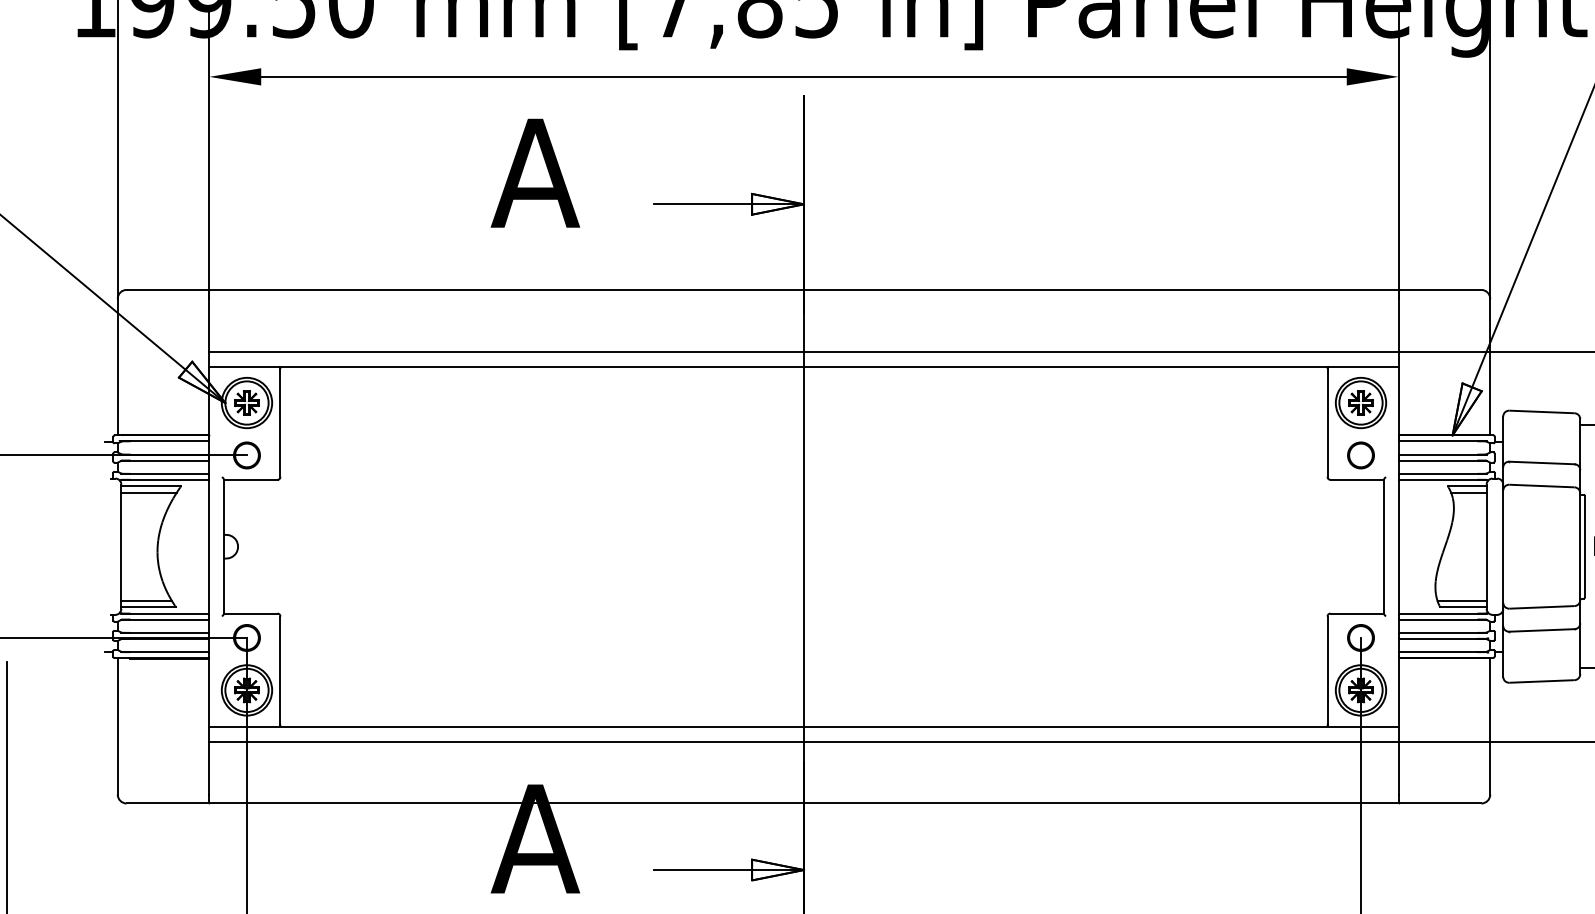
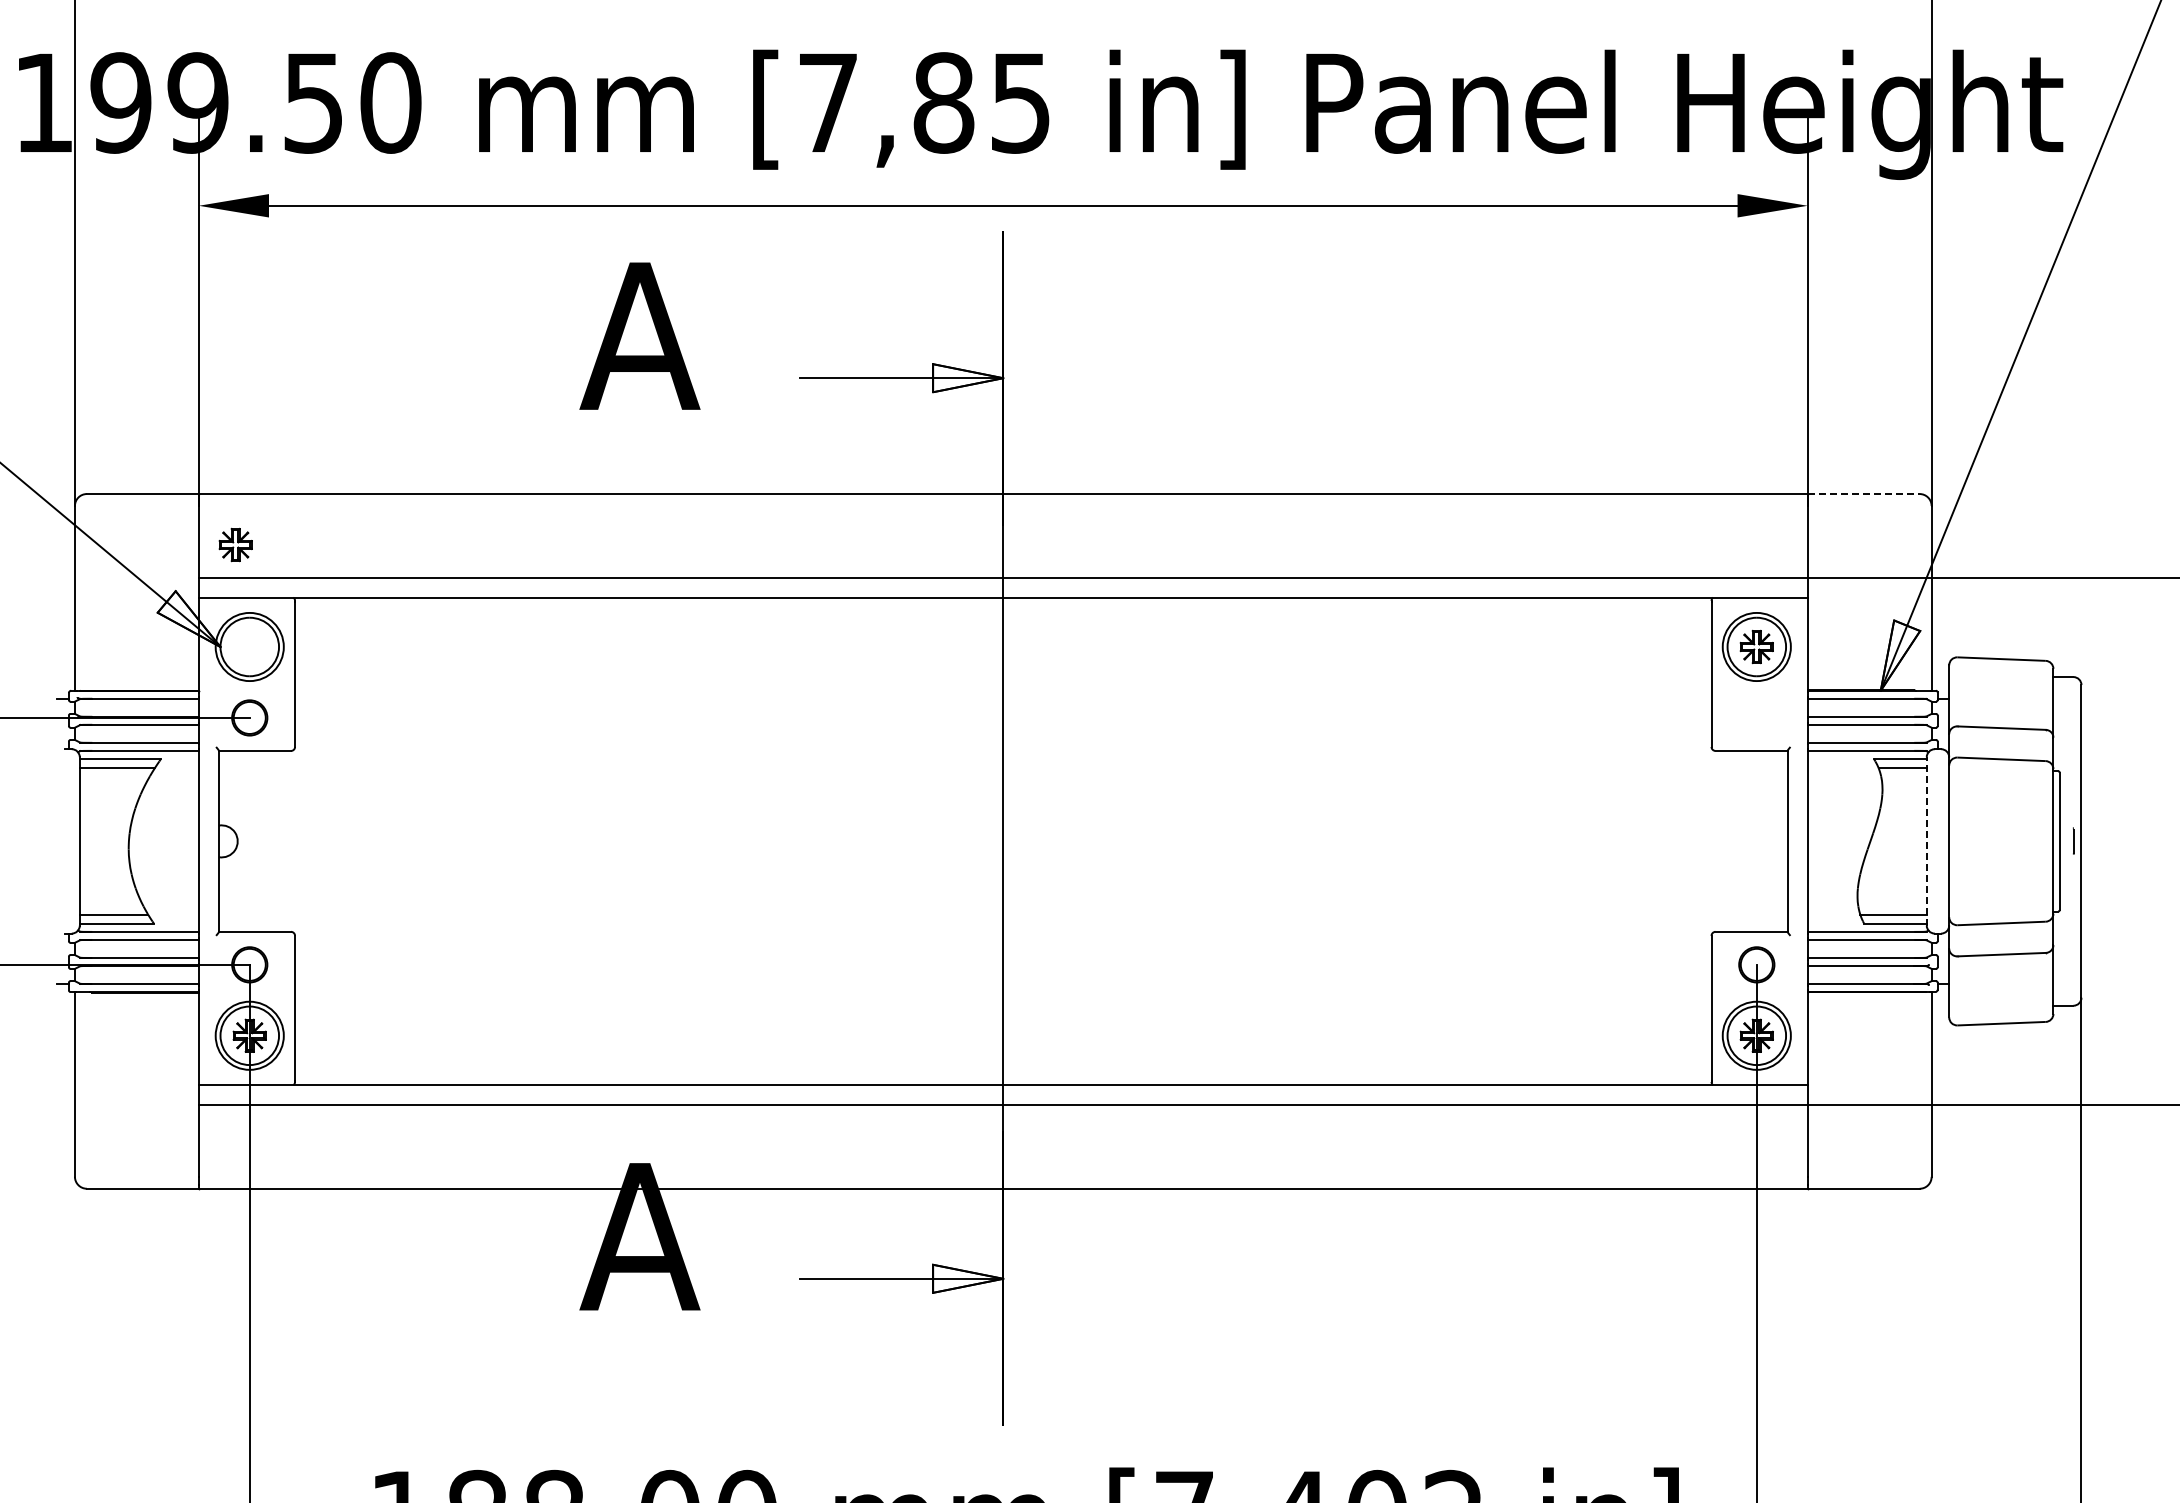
line: (1439, 290) -> (1863, 494), solid -> dashed
part: (246, 402) -> (235, 544), moved
part: (1360, 455) -> (1756, 717), removed
line: (1486, 546) -> (1926, 840), solid -> dashed

